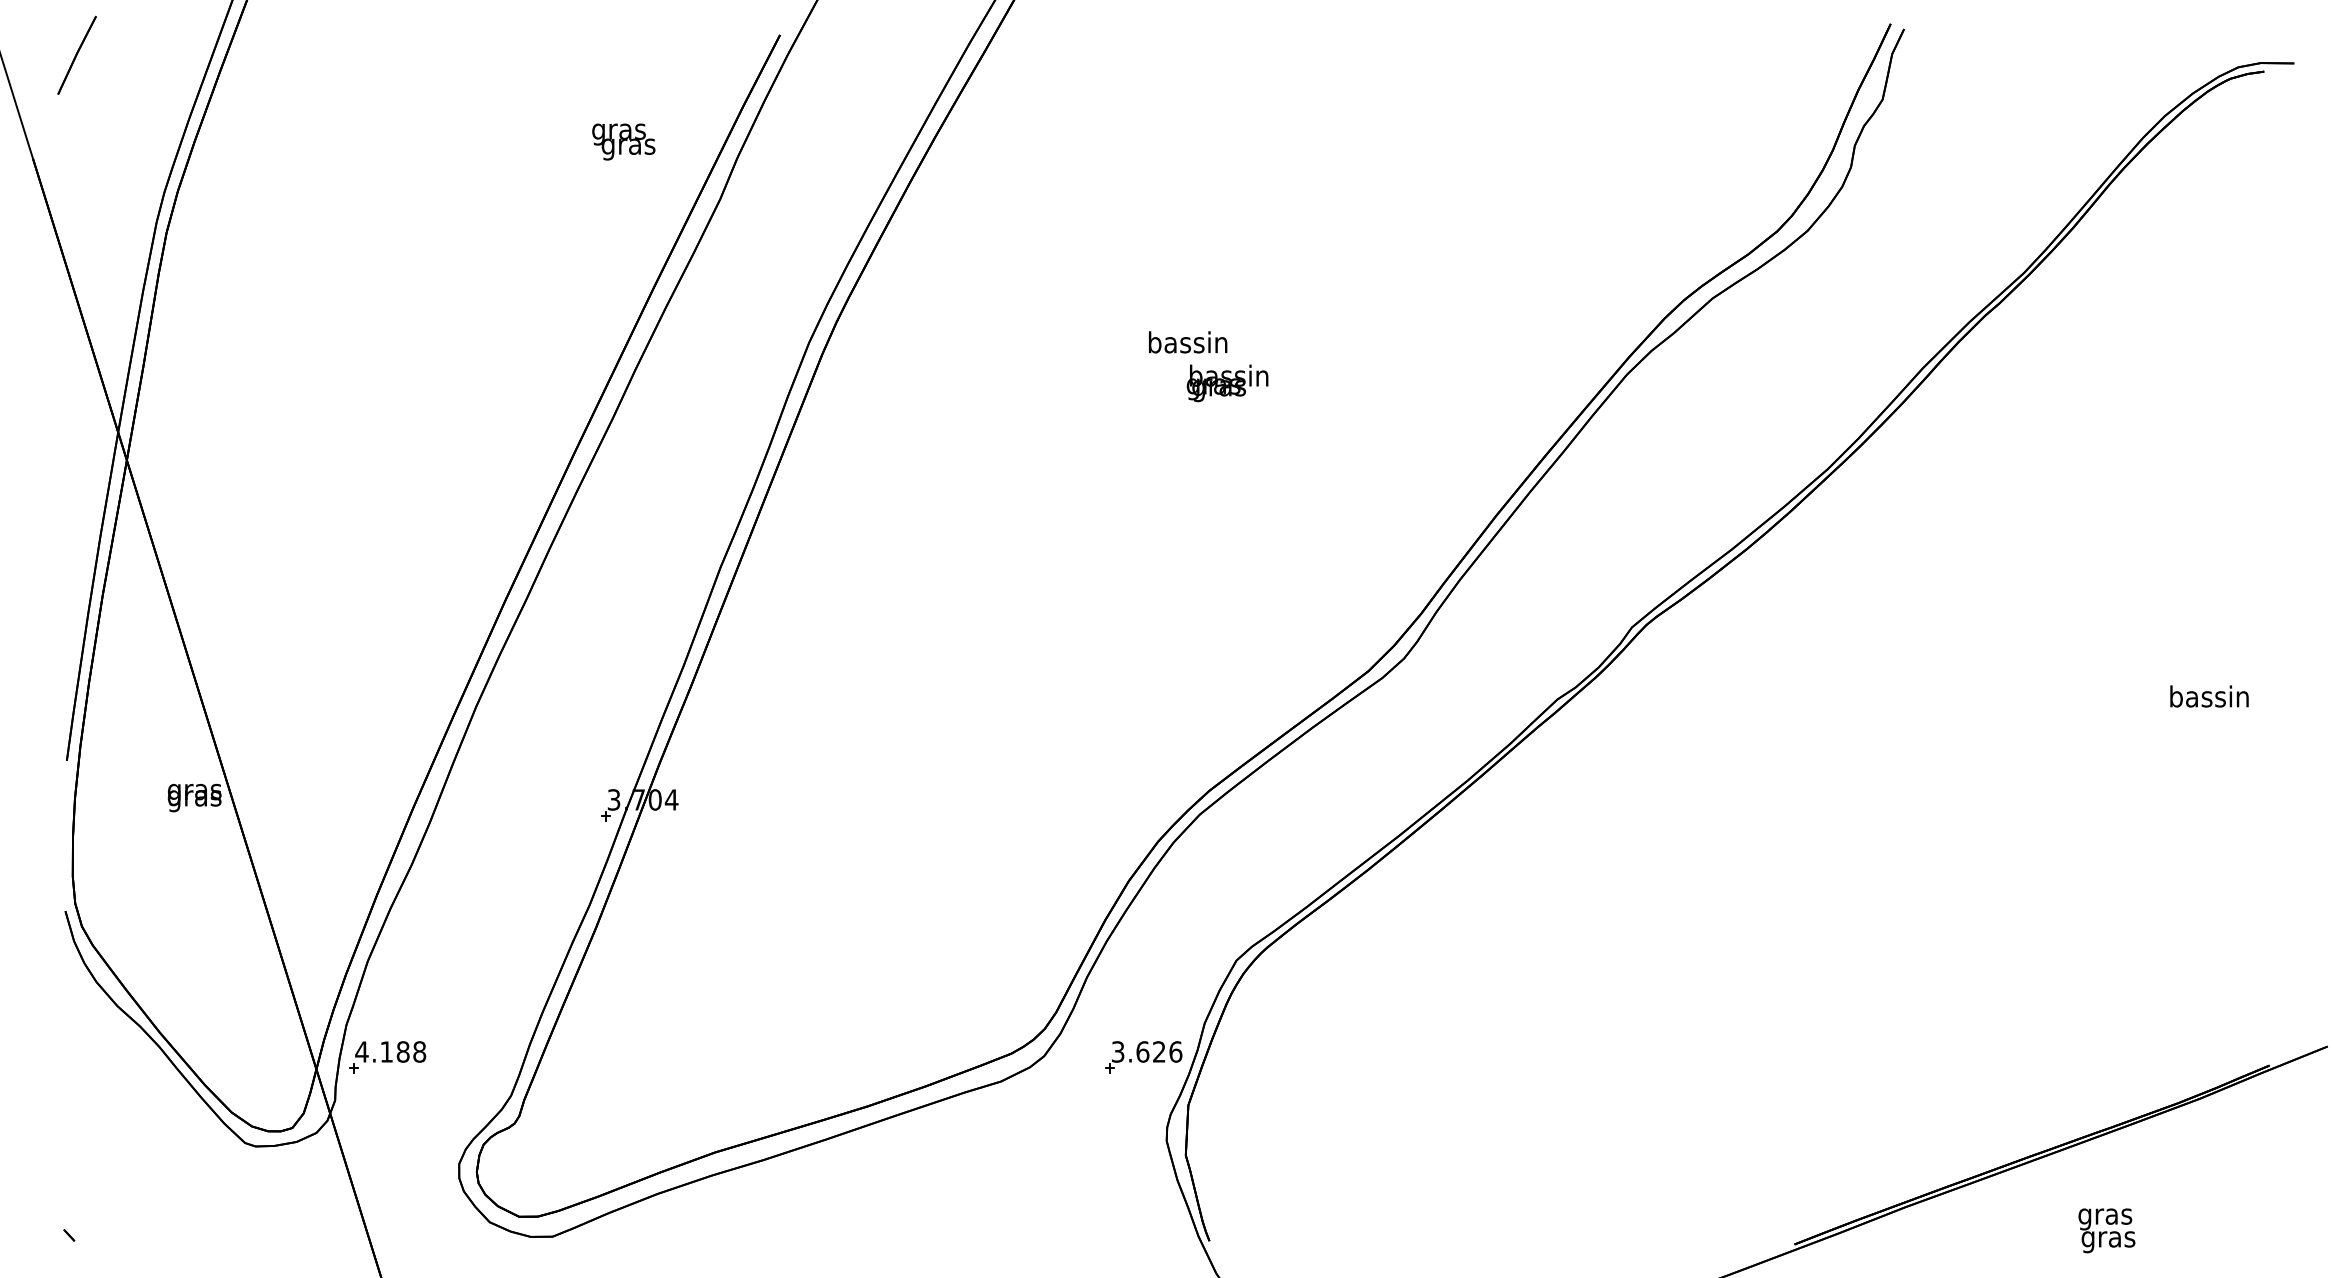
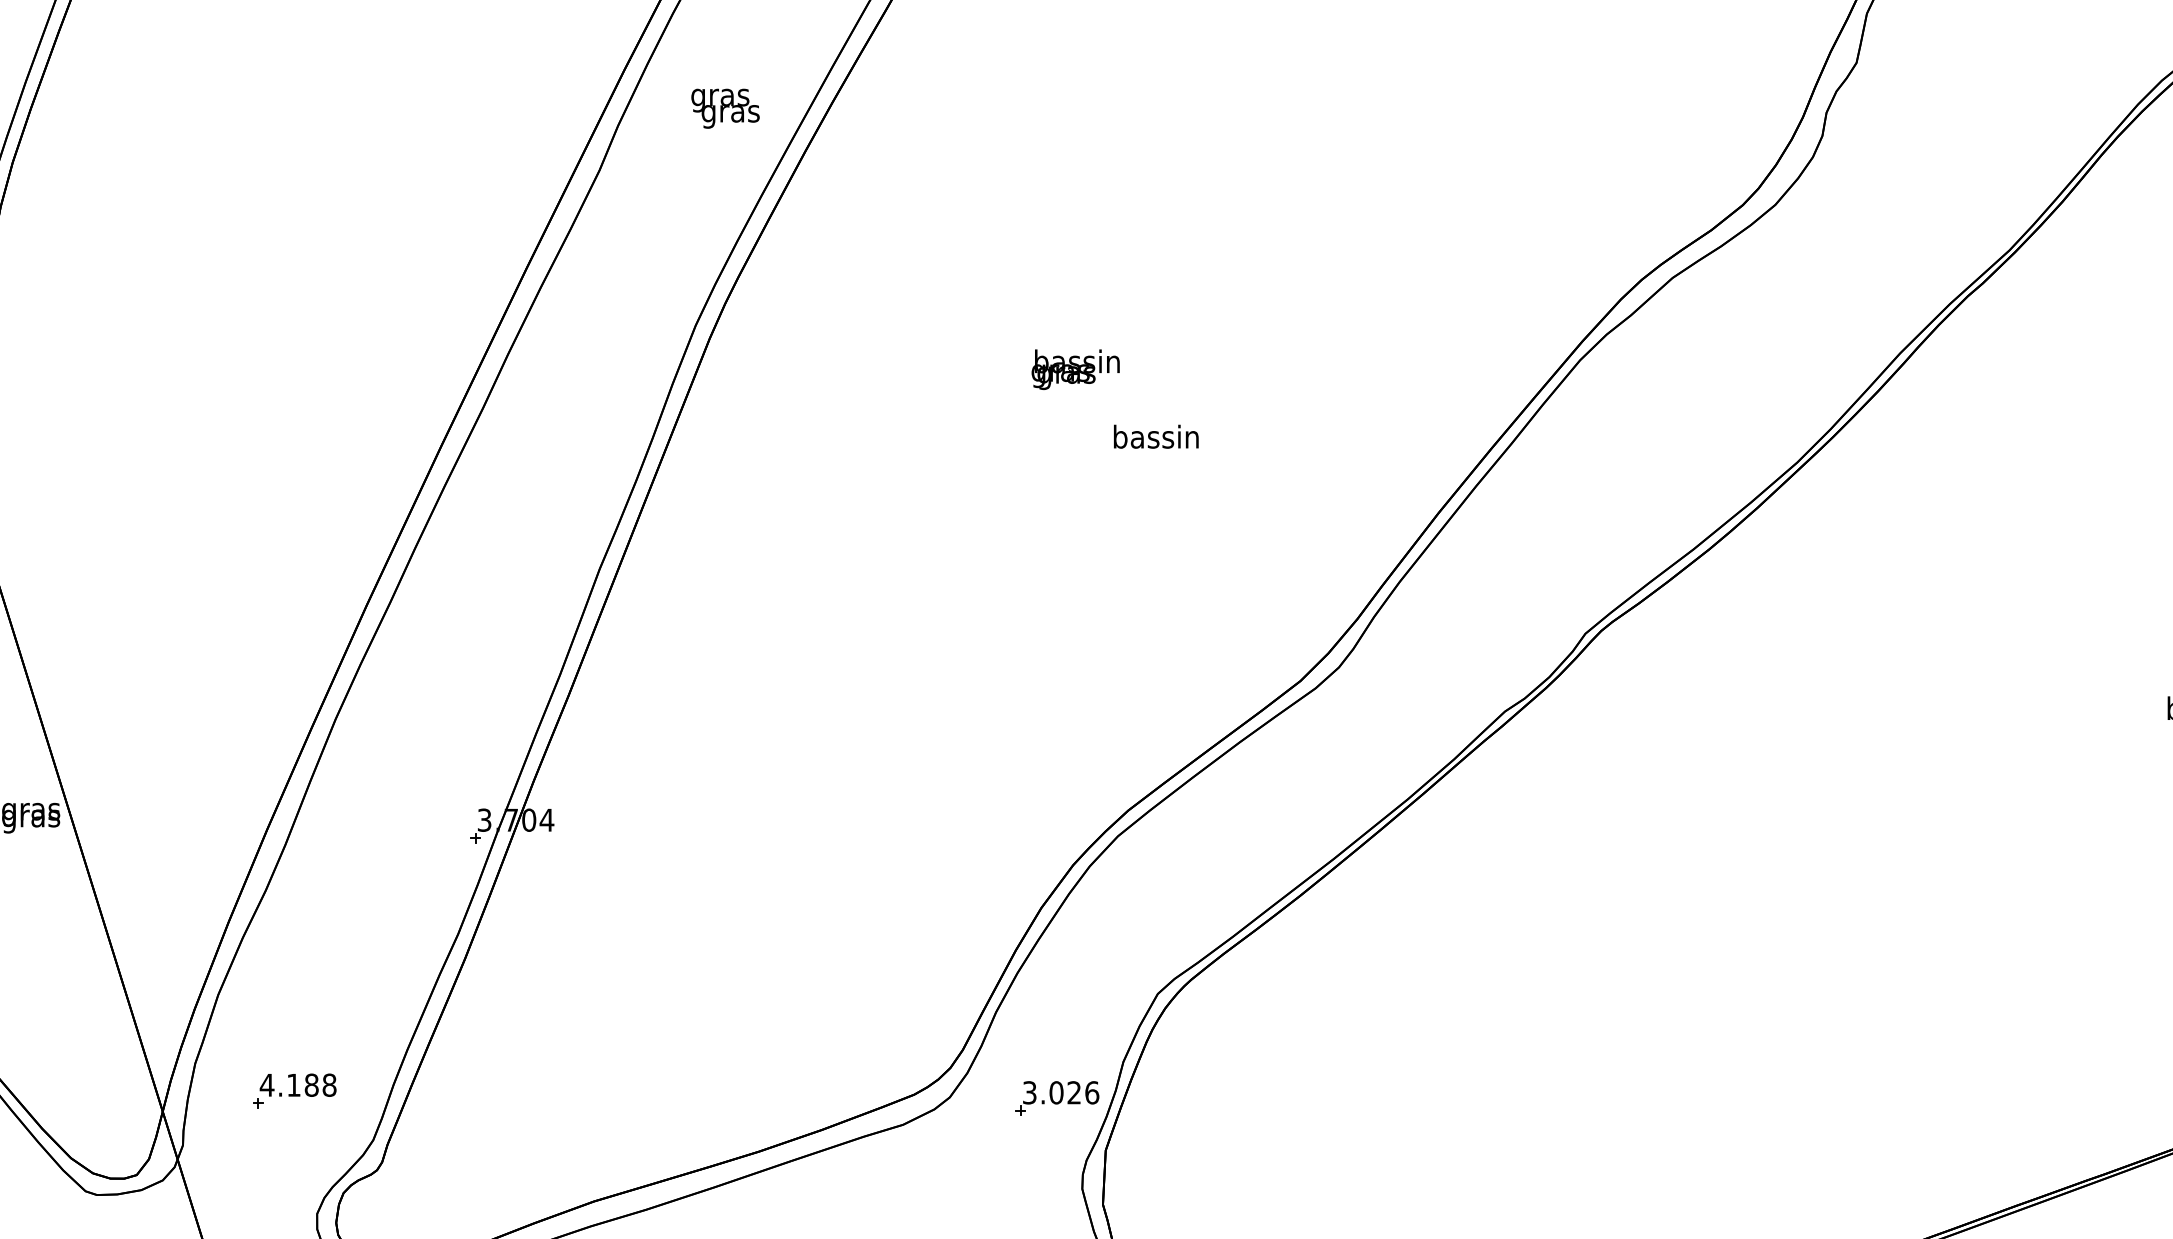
text: (623, 141) -> (725, 108), moved
text: (1188, 342) -> (1156, 436), moved
text: (1227, 383) -> (1075, 369), moved
text: (1142, 1051) -> (1056, 1092), 3.626 -> 3.026
part: (387, 1057) -> (294, 1091), moved

